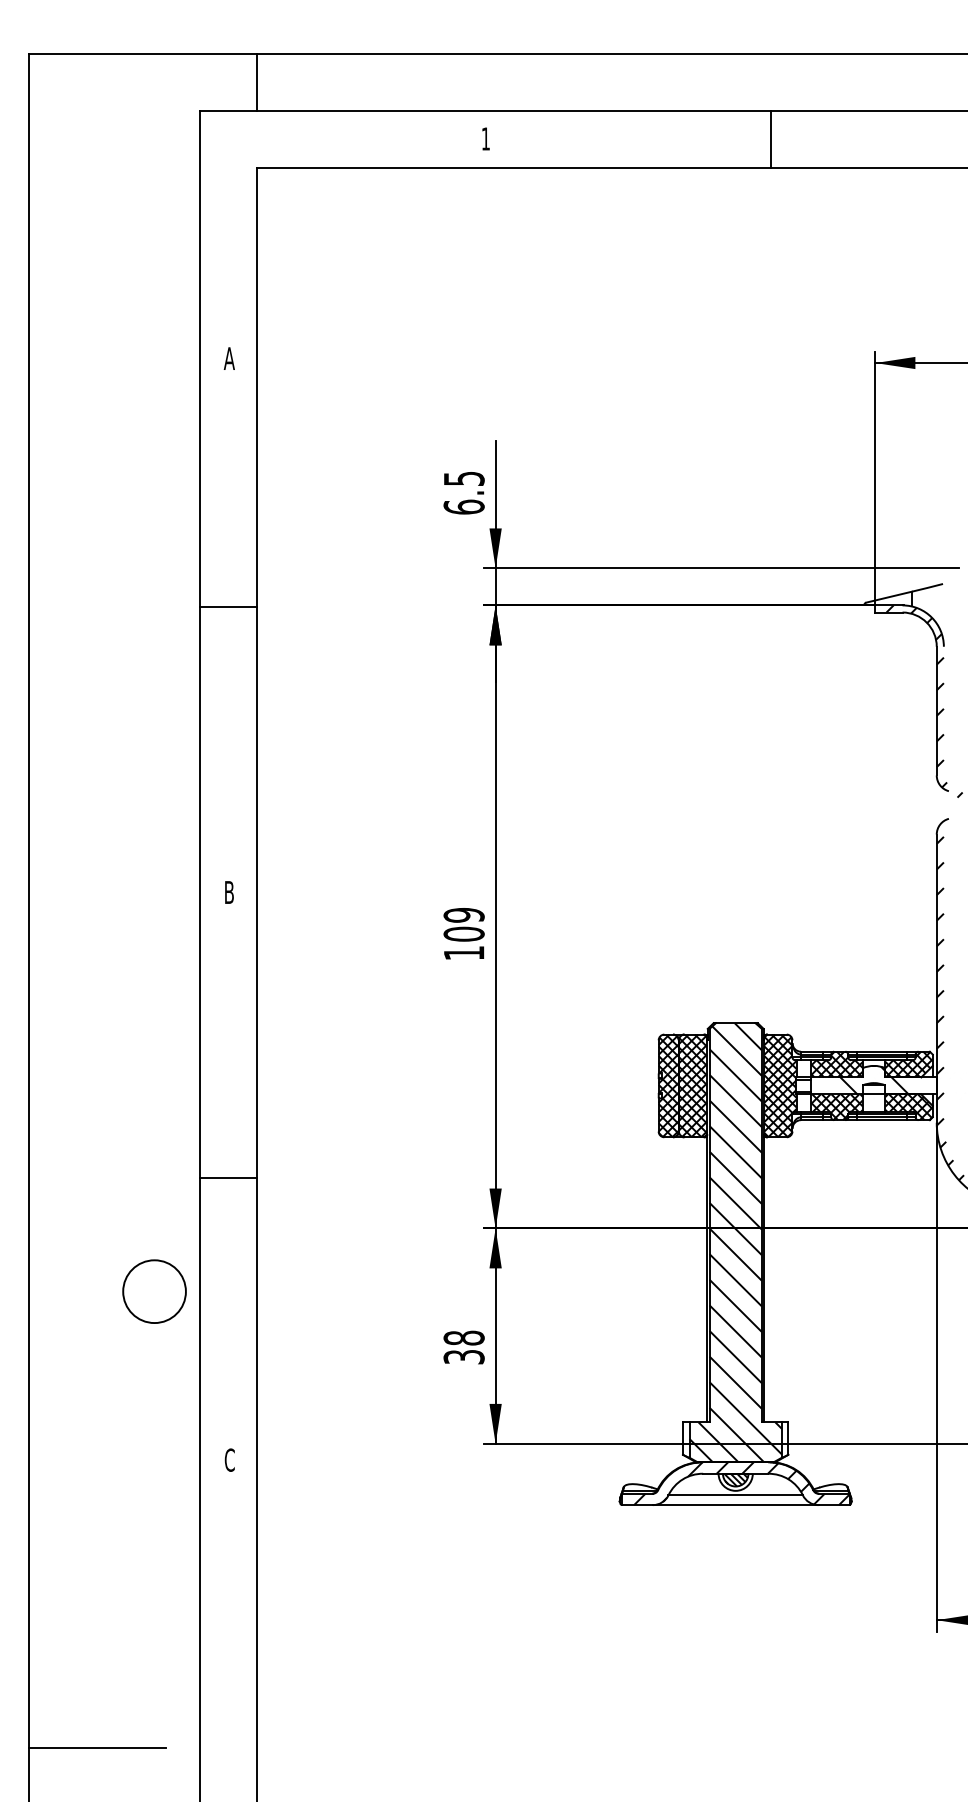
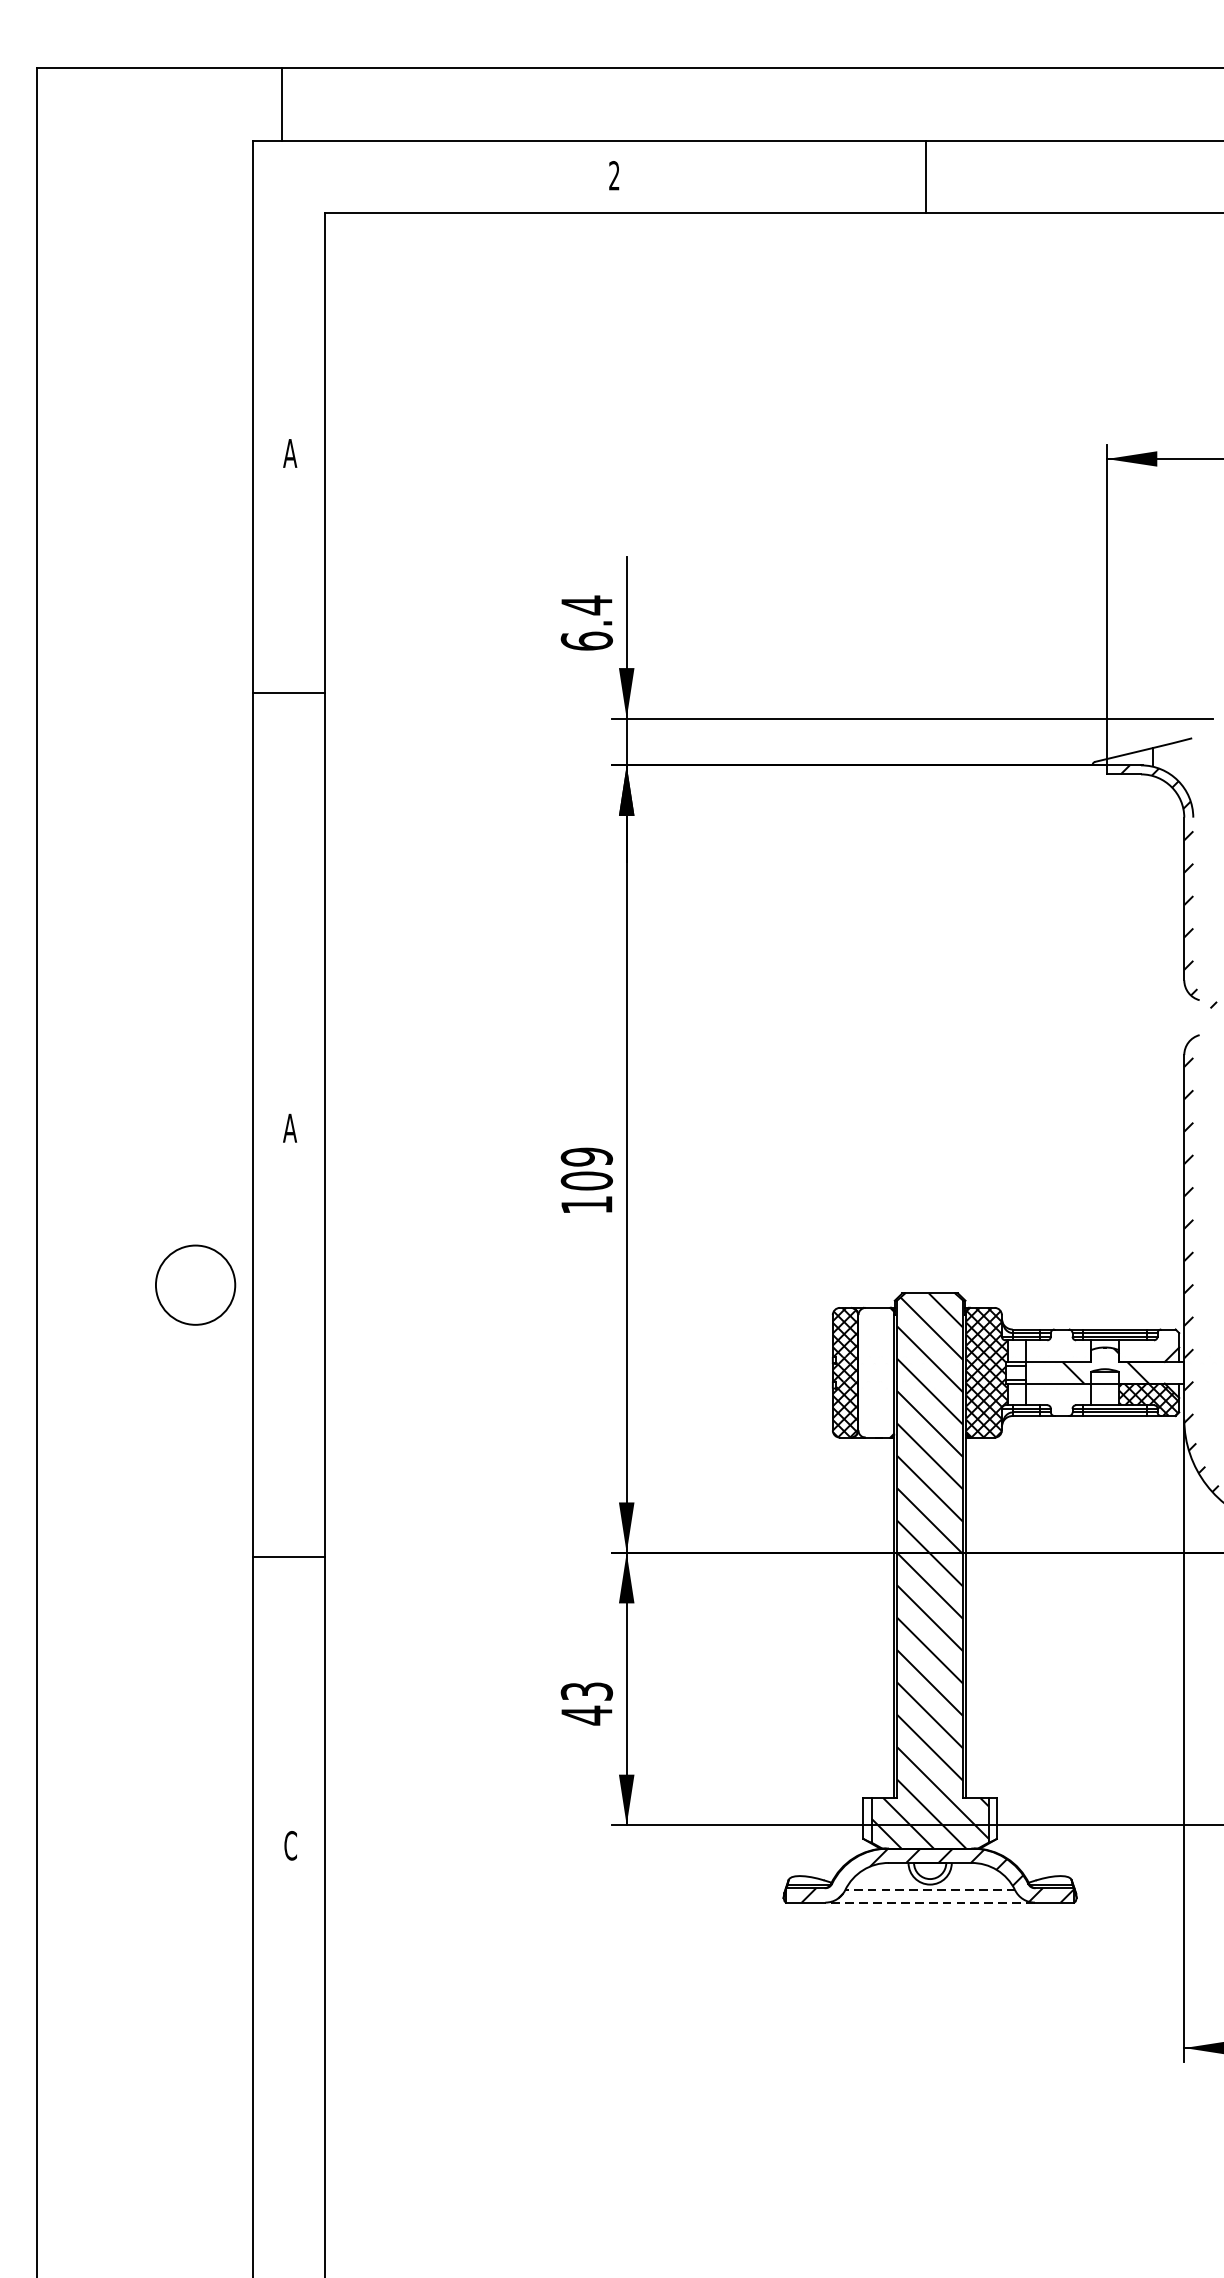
line: (257, 82) -> (282, 104), moved
text: (485, 138) -> (613, 175), 1 -> 2
line: (770, 139) -> (926, 176), moved
text: (464, 478) -> (587, 604), 6.5 -> 6.4
line: (228, 607) -> (289, 693), moved
text: (228, 892) -> (289, 1128), B -> A
hatch: (836, 1064) -> (1057, 1345), removed
hatch: (908, 1064) -> (1148, 1345), removed
hatch: (692, 1085) -> (875, 1372), removed
hatch: (836, 1107) -> (1057, 1400), removed
line: (228, 1177) -> (289, 1556), moved
circle: (154, 1291) -> (195, 1284), moved
text: (463, 1347) -> (586, 1703), 38 -> 43
hatch: (735, 1479) -> (929, 1870), removed
line: (735, 1495) -> (929, 1890), solid -> dashed
line: (735, 1505) -> (929, 1903), solid -> dashed
line: (97, 1747) -> (123, 2208), removed

